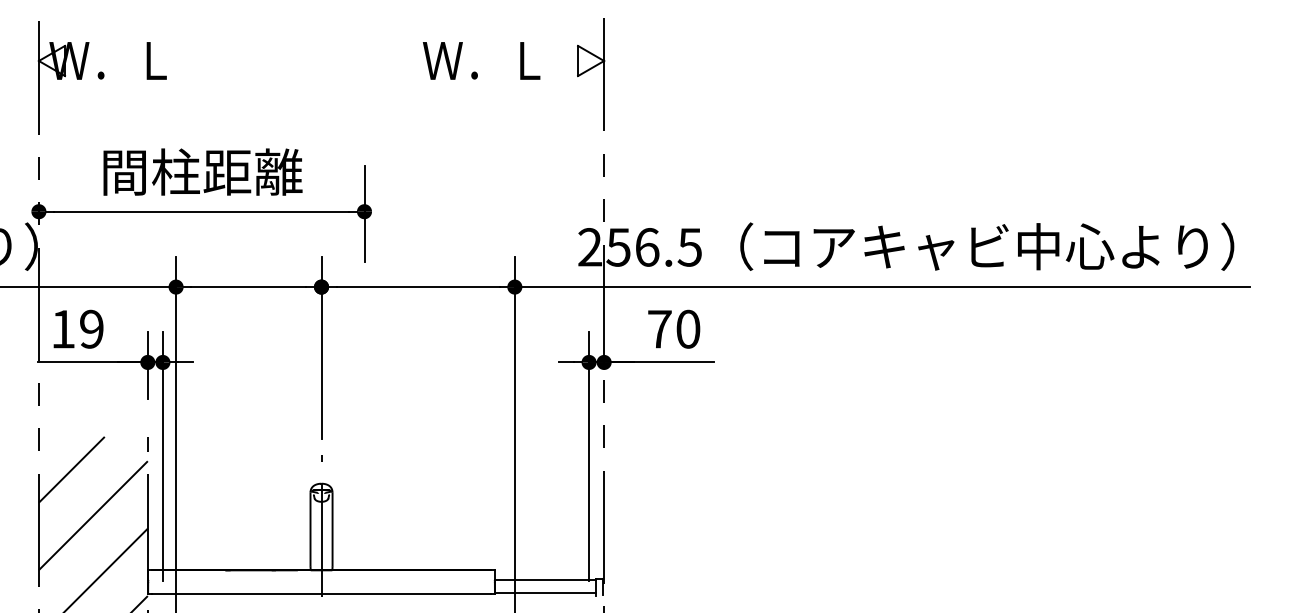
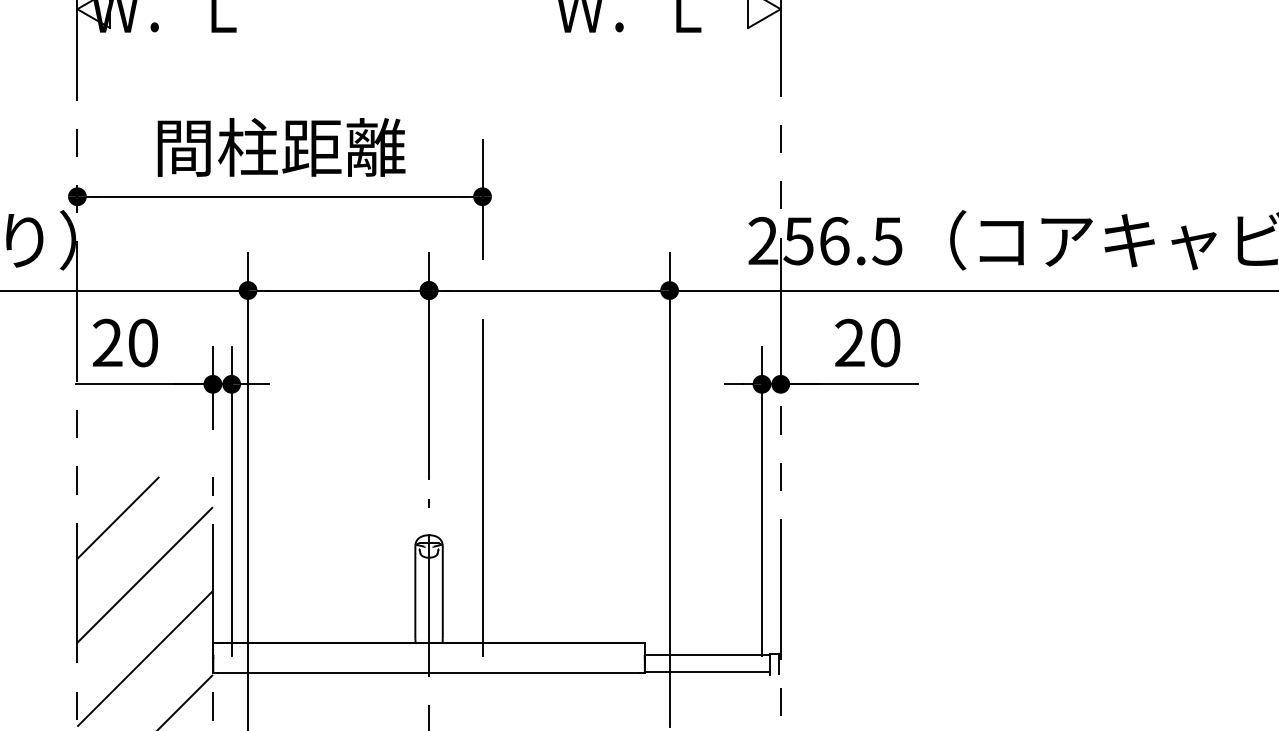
text: (77, 328) -> (125, 342), 19 -> 20
text: (659, 328) -> (849, 342), 70 -> 20
line: (364, 445) -> (482, 487), added

